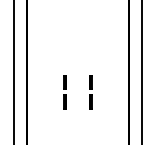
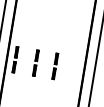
line: (37, 94) -> (14, 61), added

